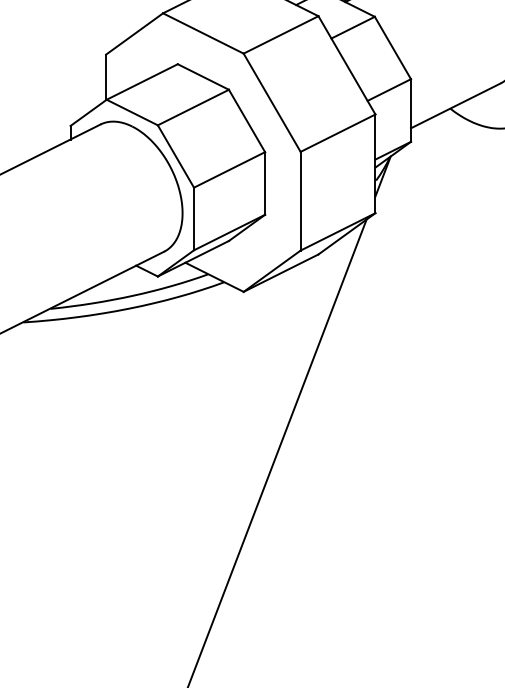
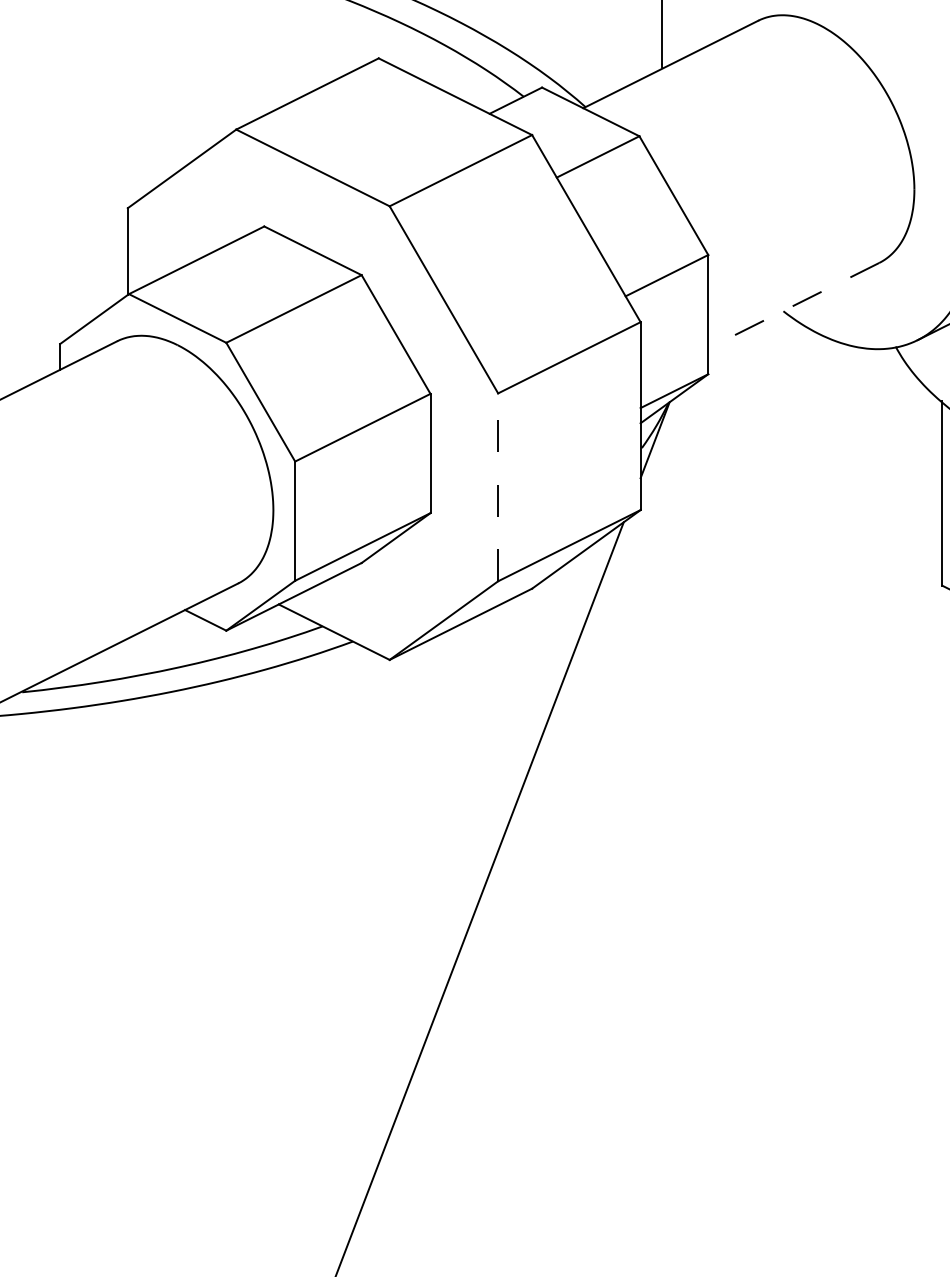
line: (455, 106) -> (793, 306), solid -> dashed
line: (300, 200) -> (497, 485), solid -> dashed

